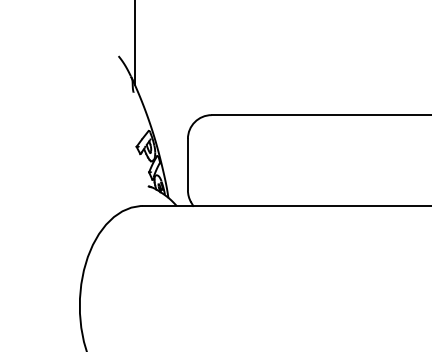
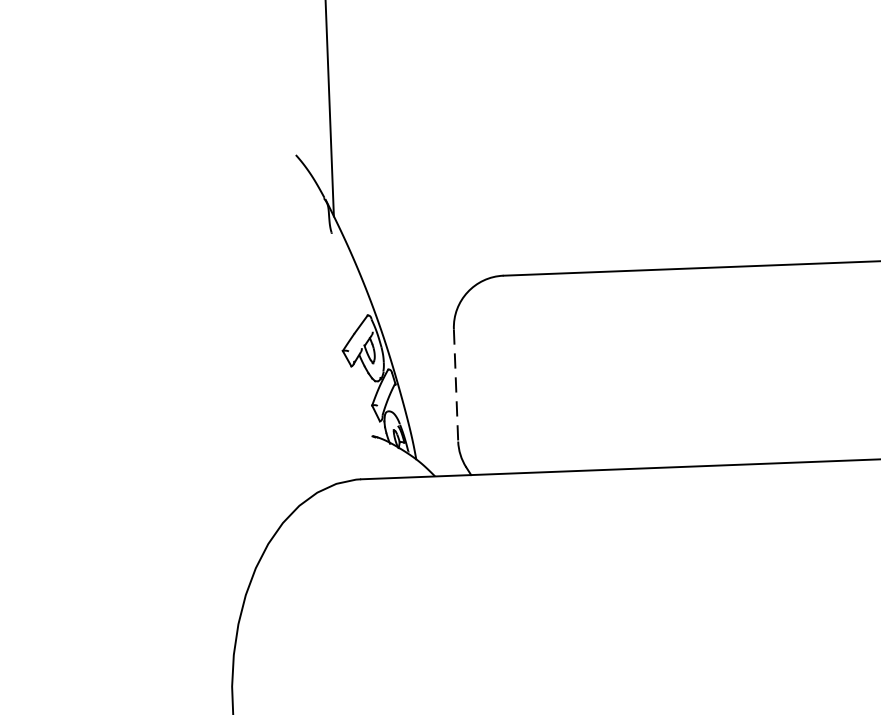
line: (187, 164) -> (455, 385), solid -> dashed

